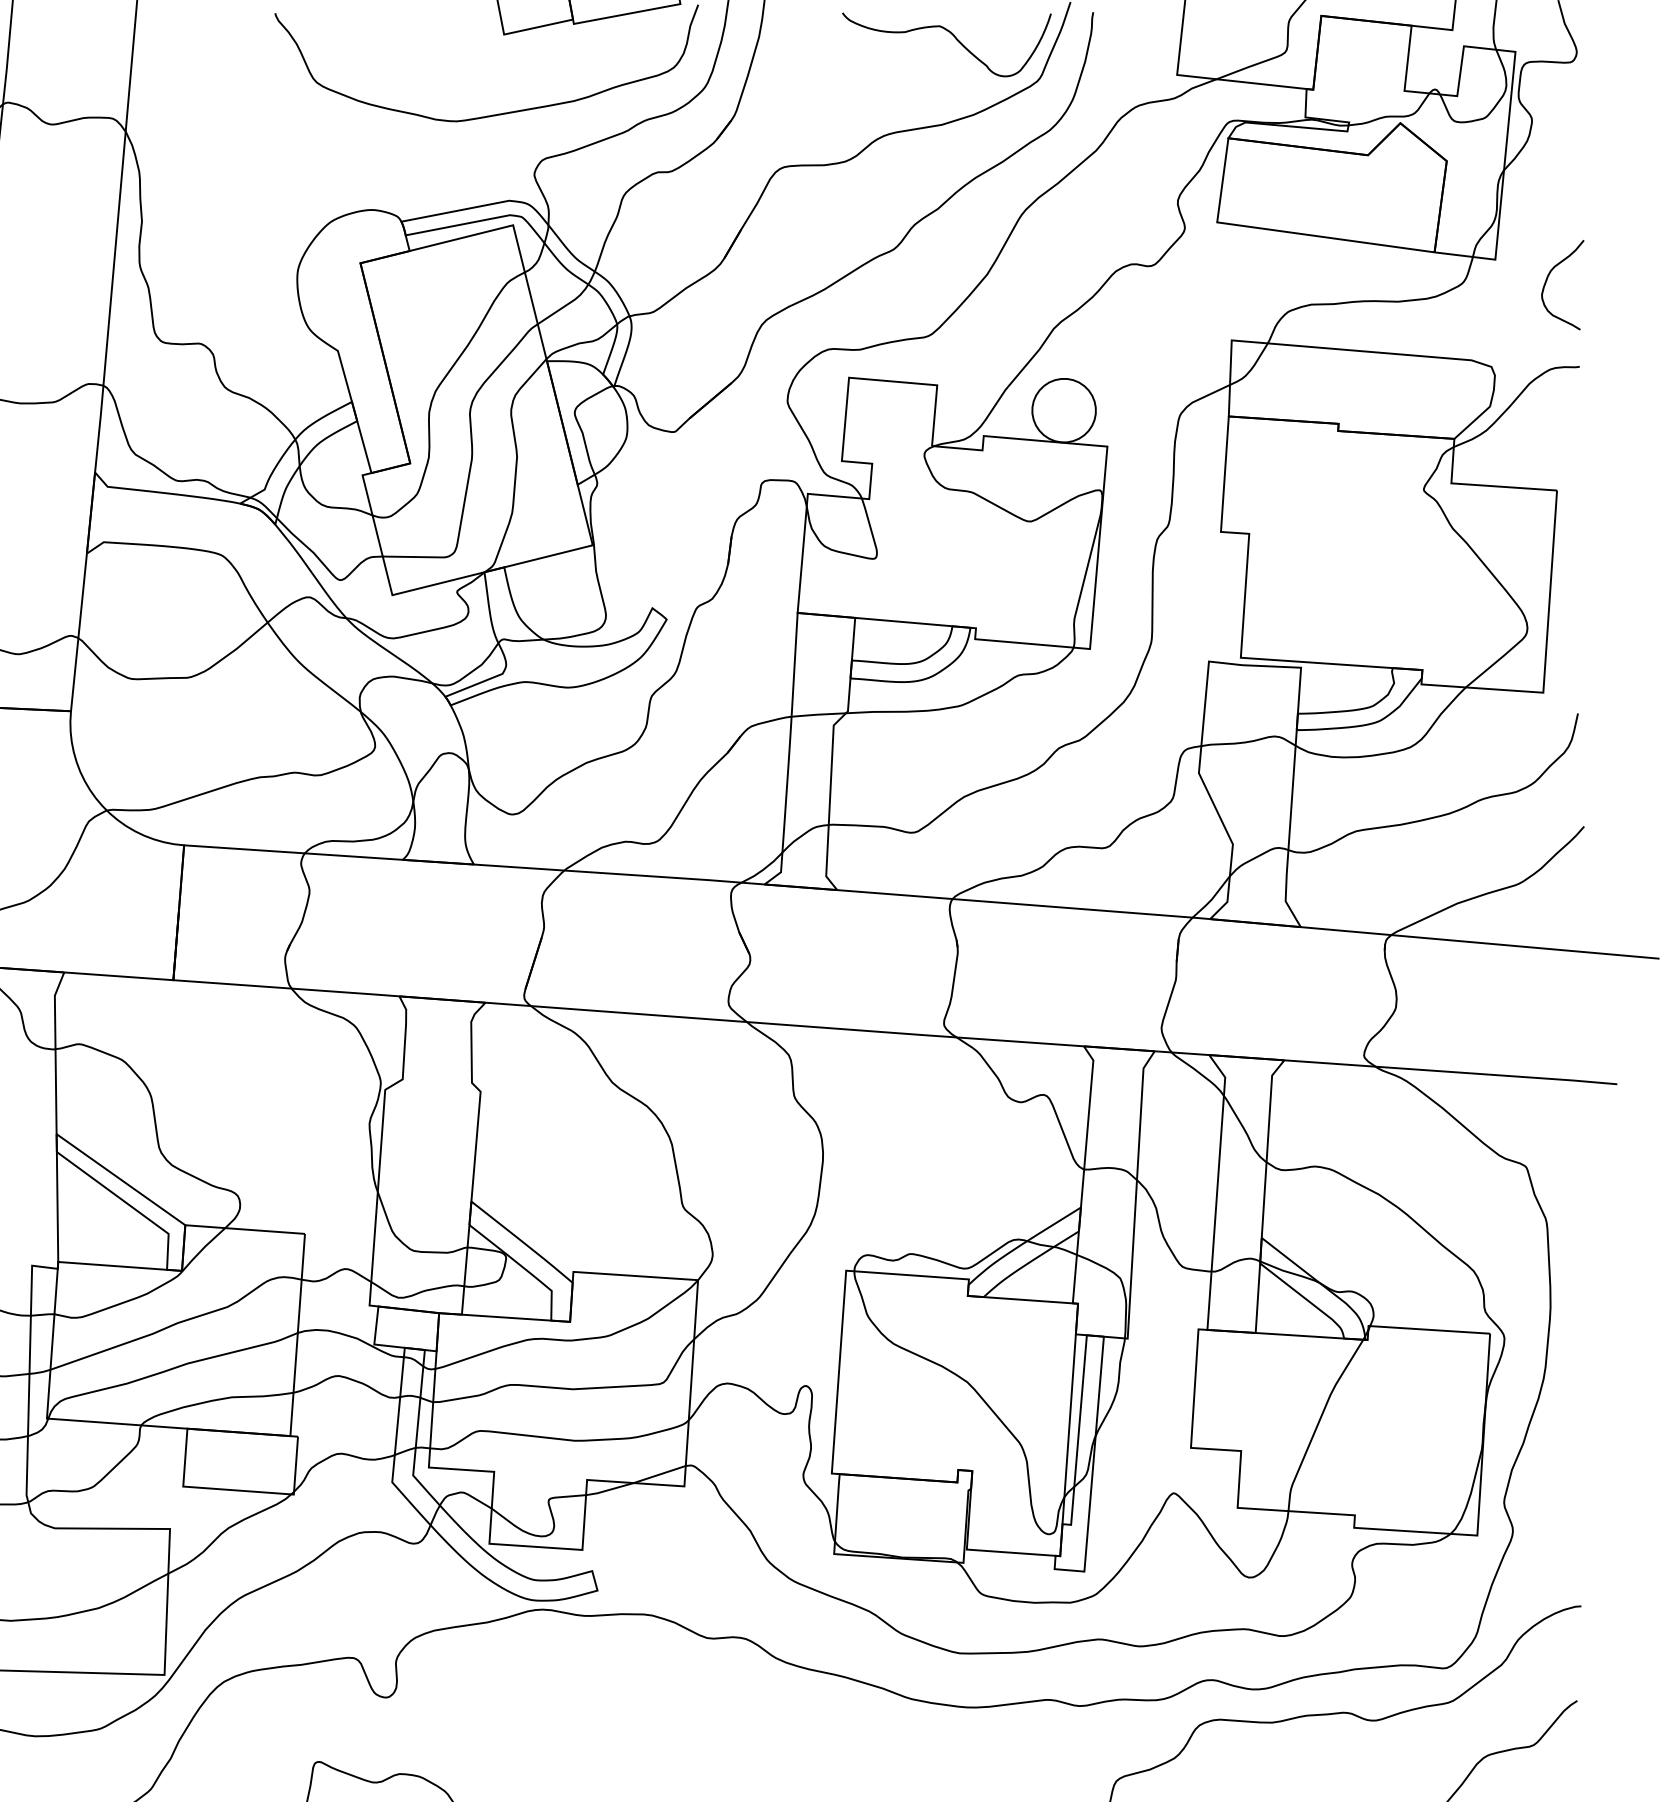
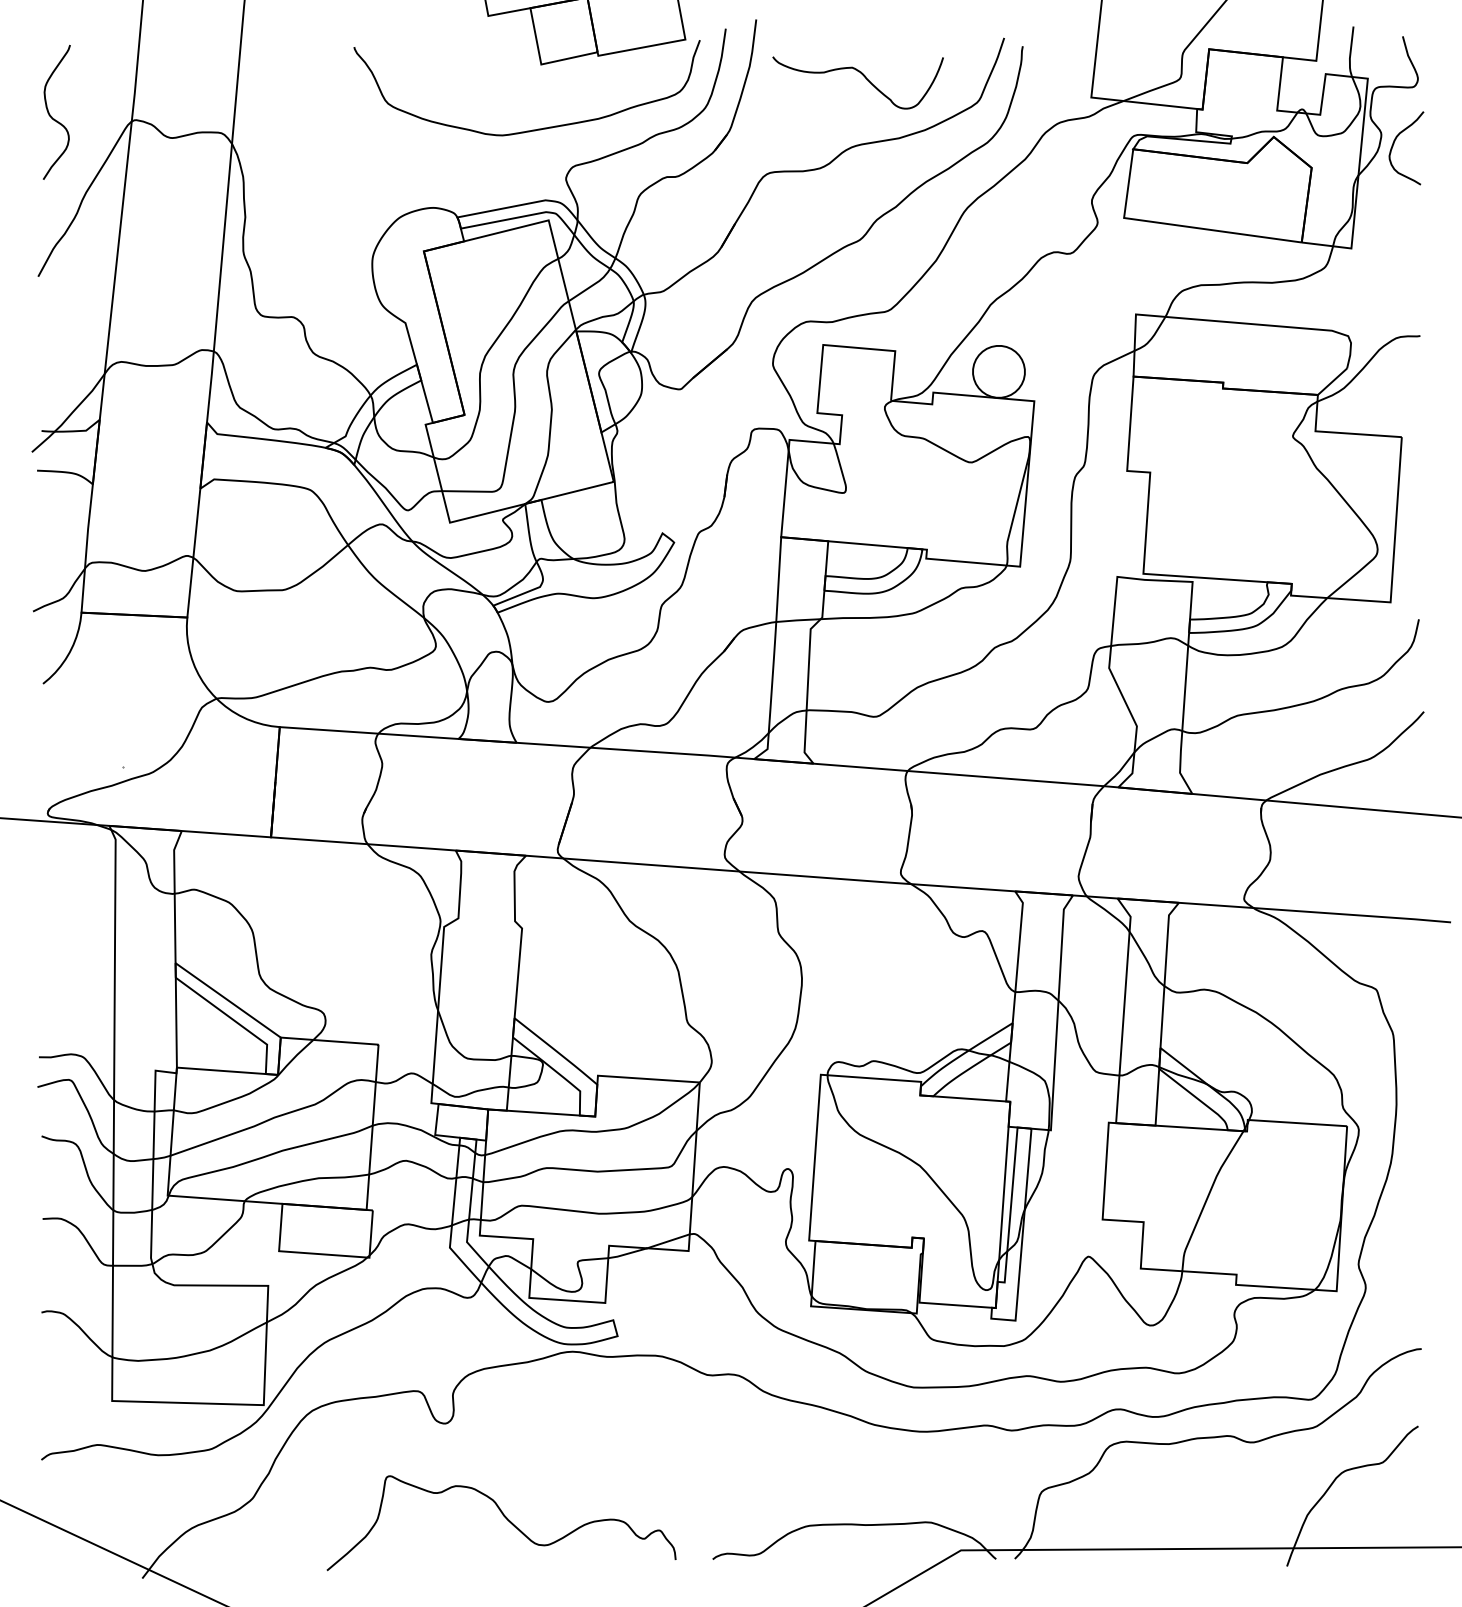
curve: (953, 37) -> (863, 76), moved
curve: (1548, 280) -> (1394, 144), moved

